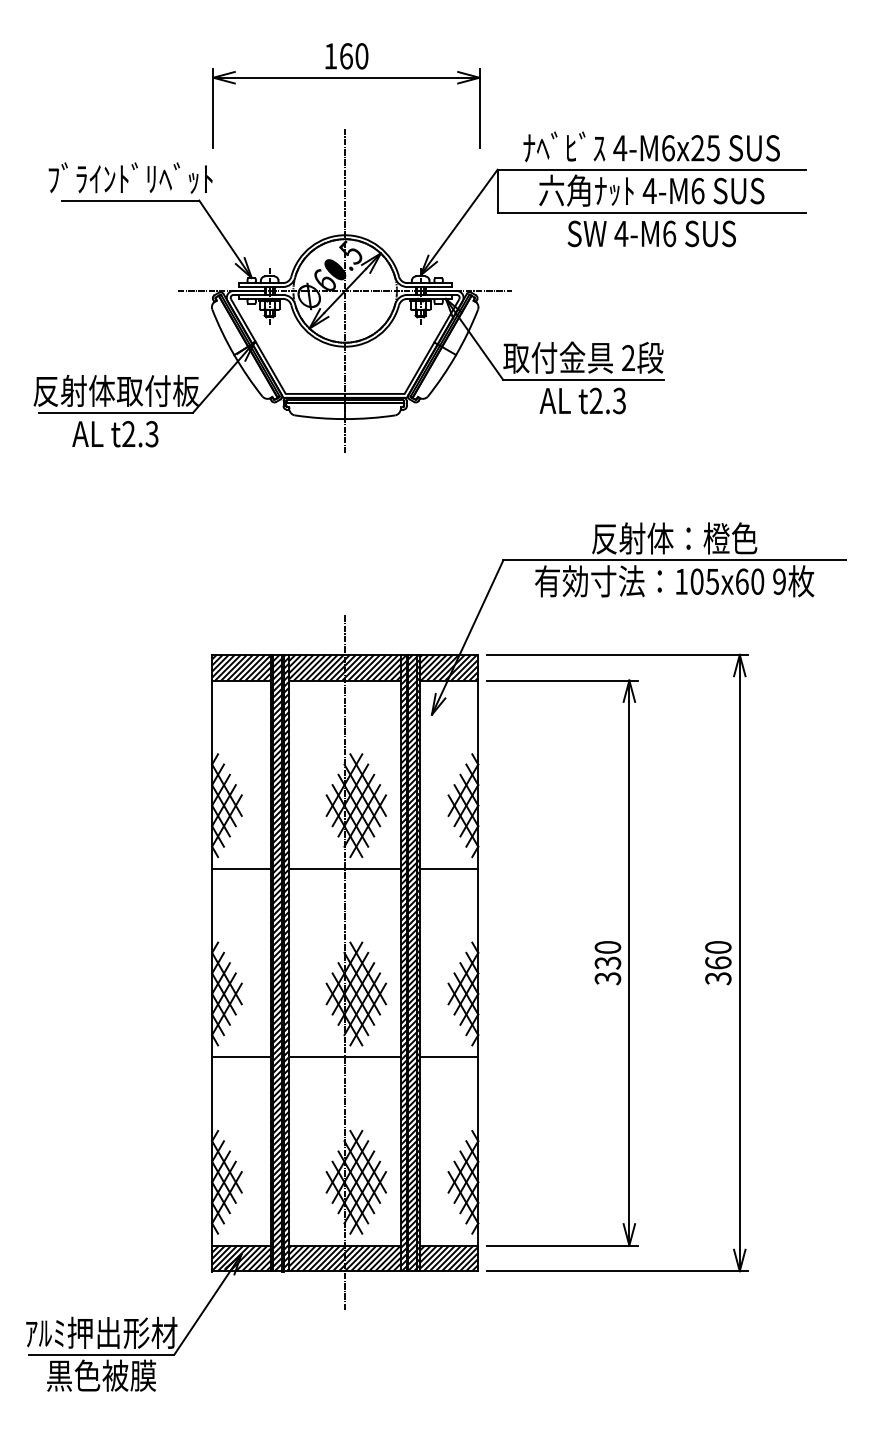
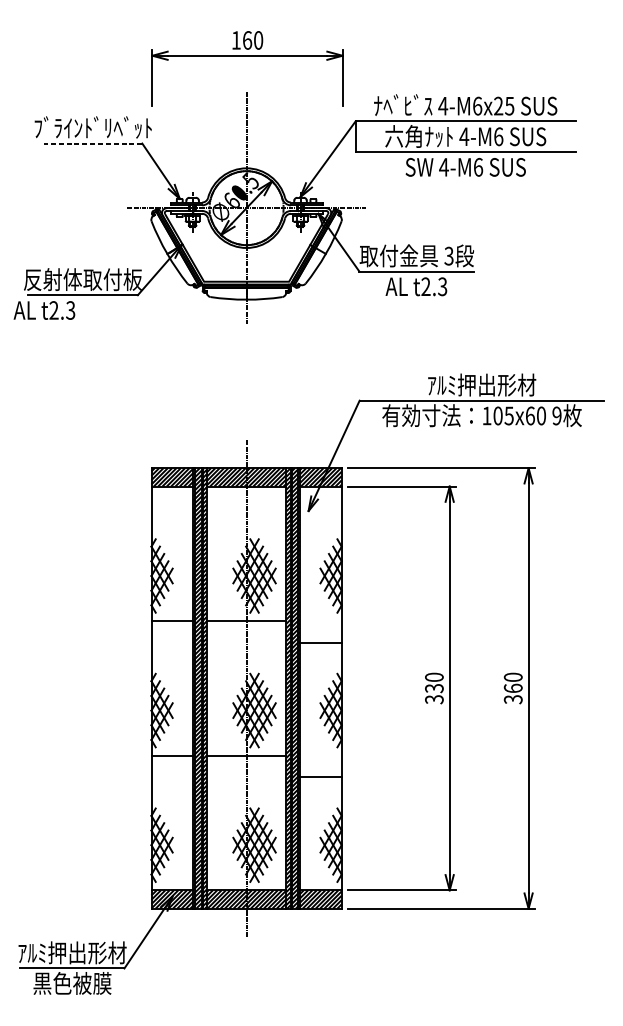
line: (130, 200) -> (93, 143), solid -> dashed
text: (628, 358) -> (449, 256), 2 -> 3
text: (115, 434) -> (44, 310), moved
text: (674, 538) -> (481, 385), 反射体：橙色 -> ｱﾙﾐ押出形材
line: (448, 868) -> (320, 643), moved
line: (448, 1057) -> (320, 777), moved

